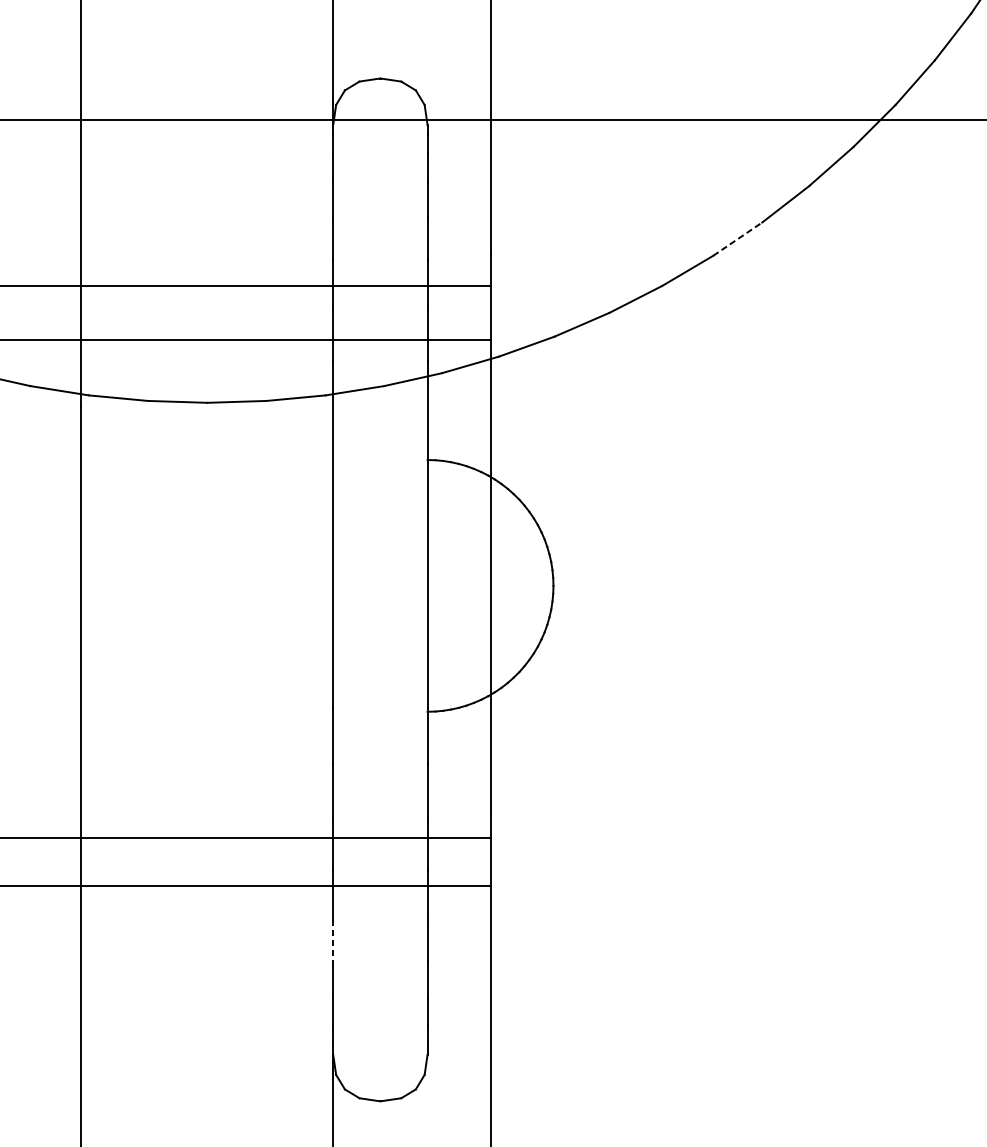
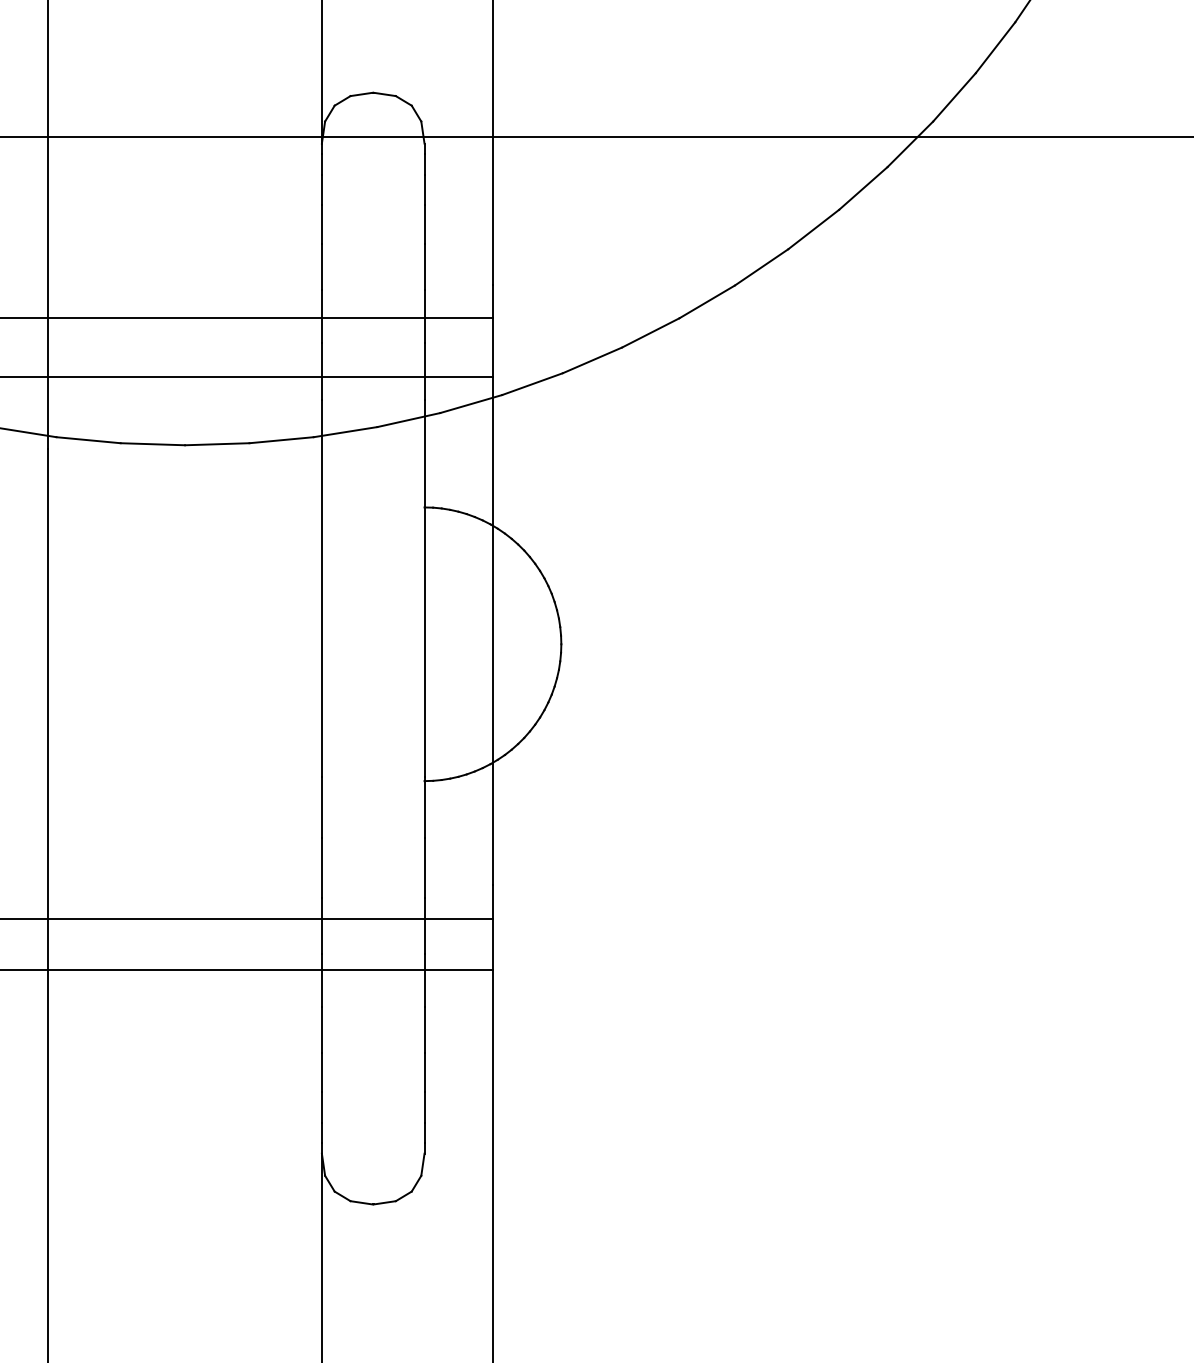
line: (738, 239) -> (762, 267), dashed -> solid
line: (332, 941) -> (321, 1030), dashed -> solid

